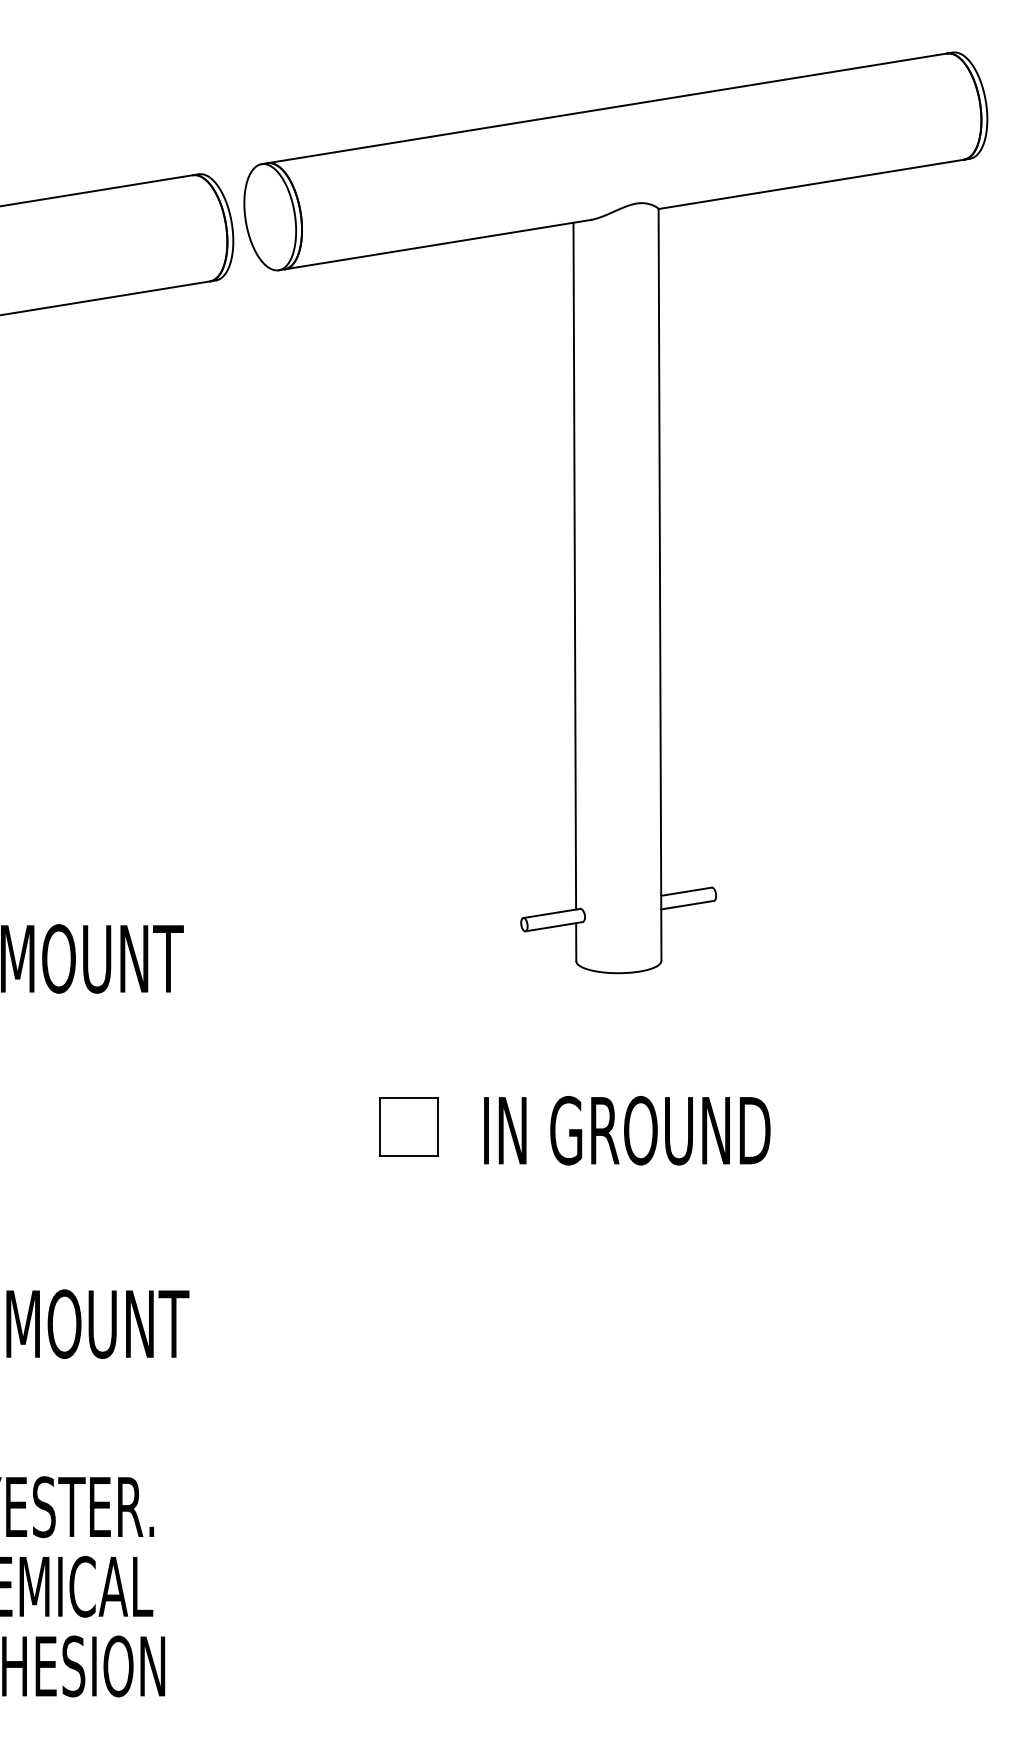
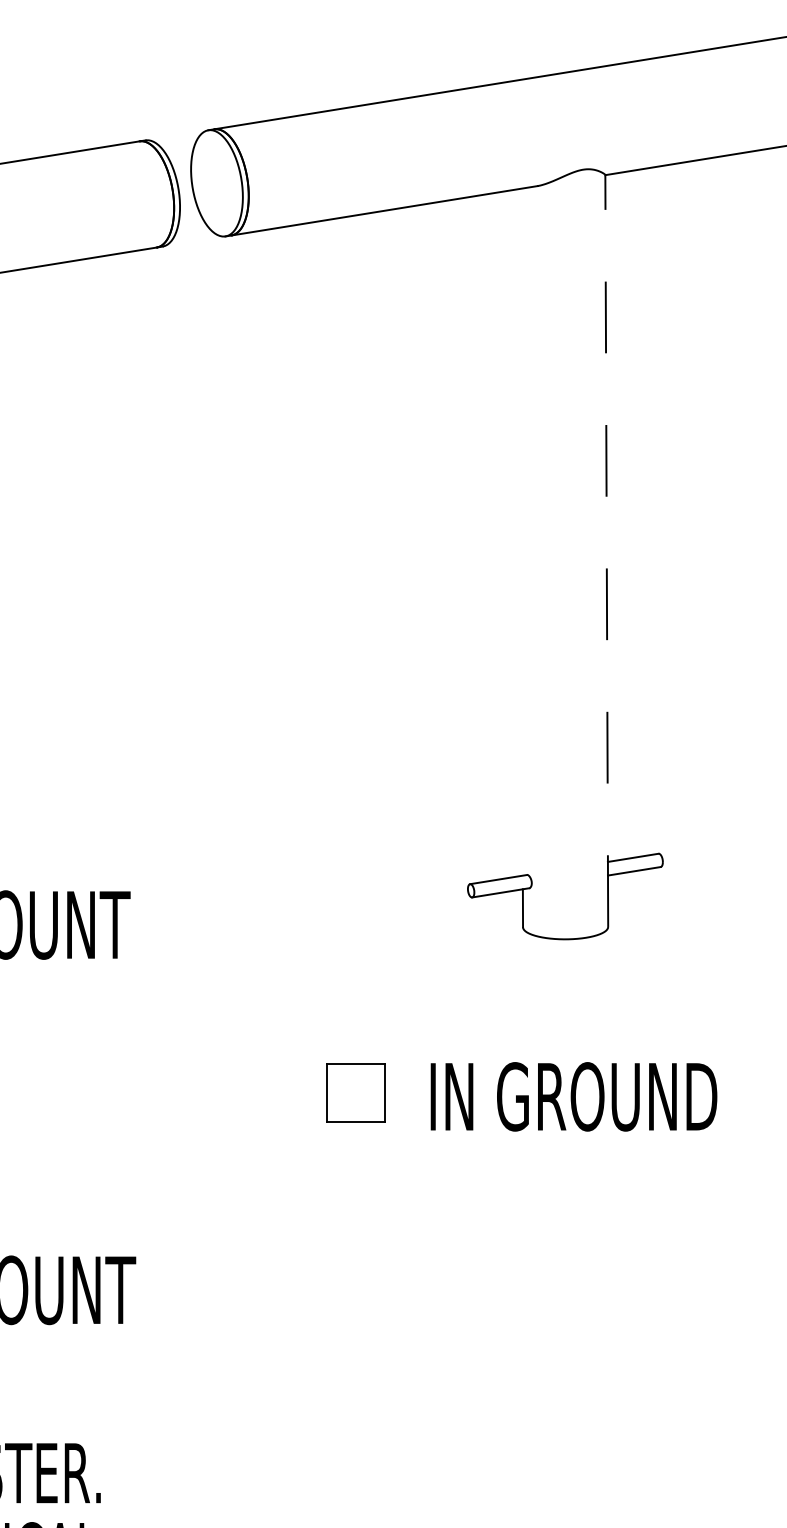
line: (574, 565) -> (521, 531), removed
line: (660, 584) -> (607, 550), solid -> dashed

